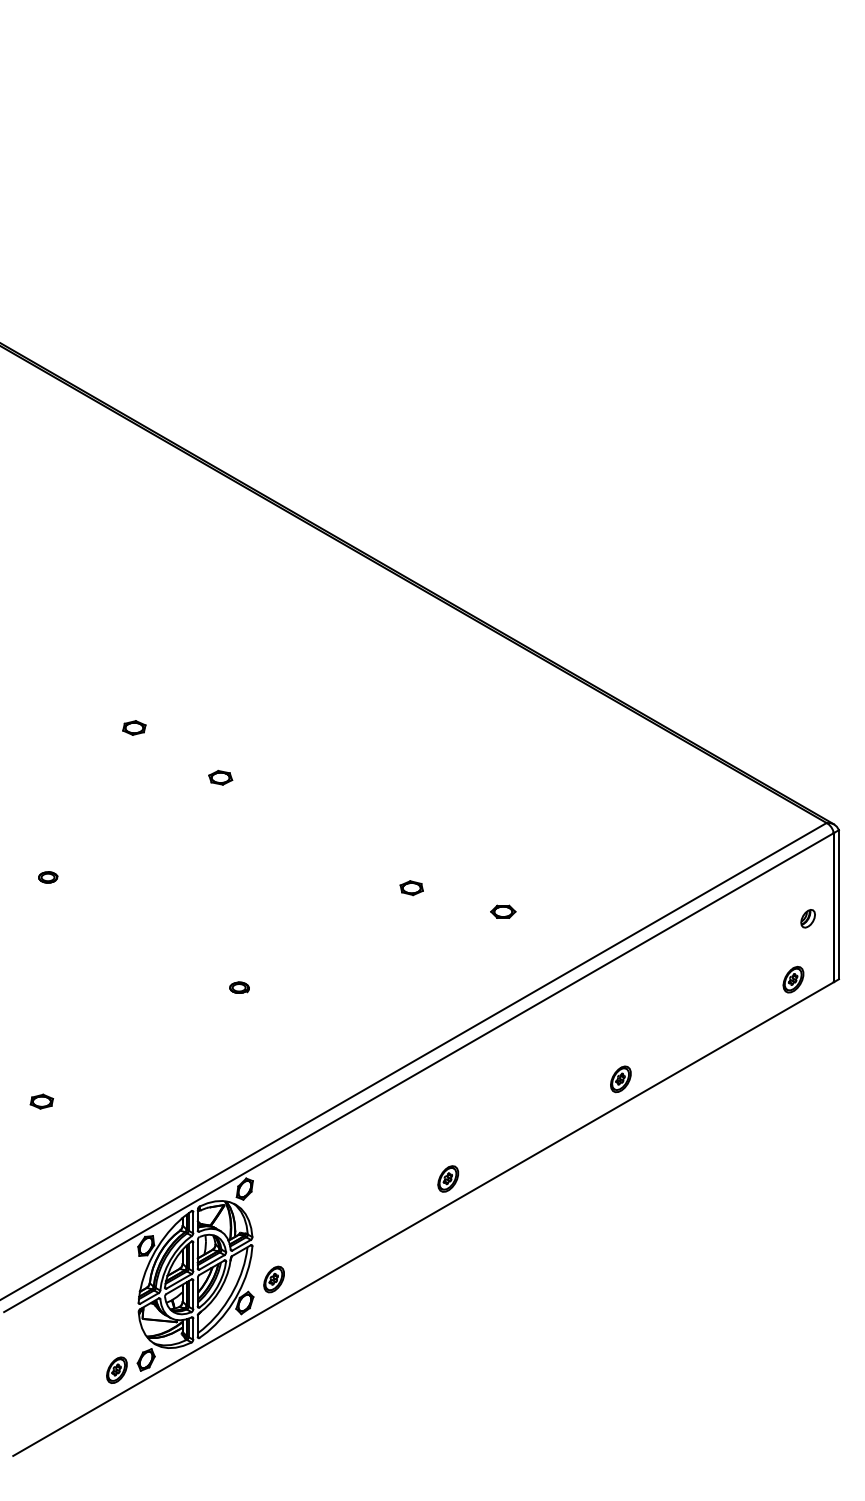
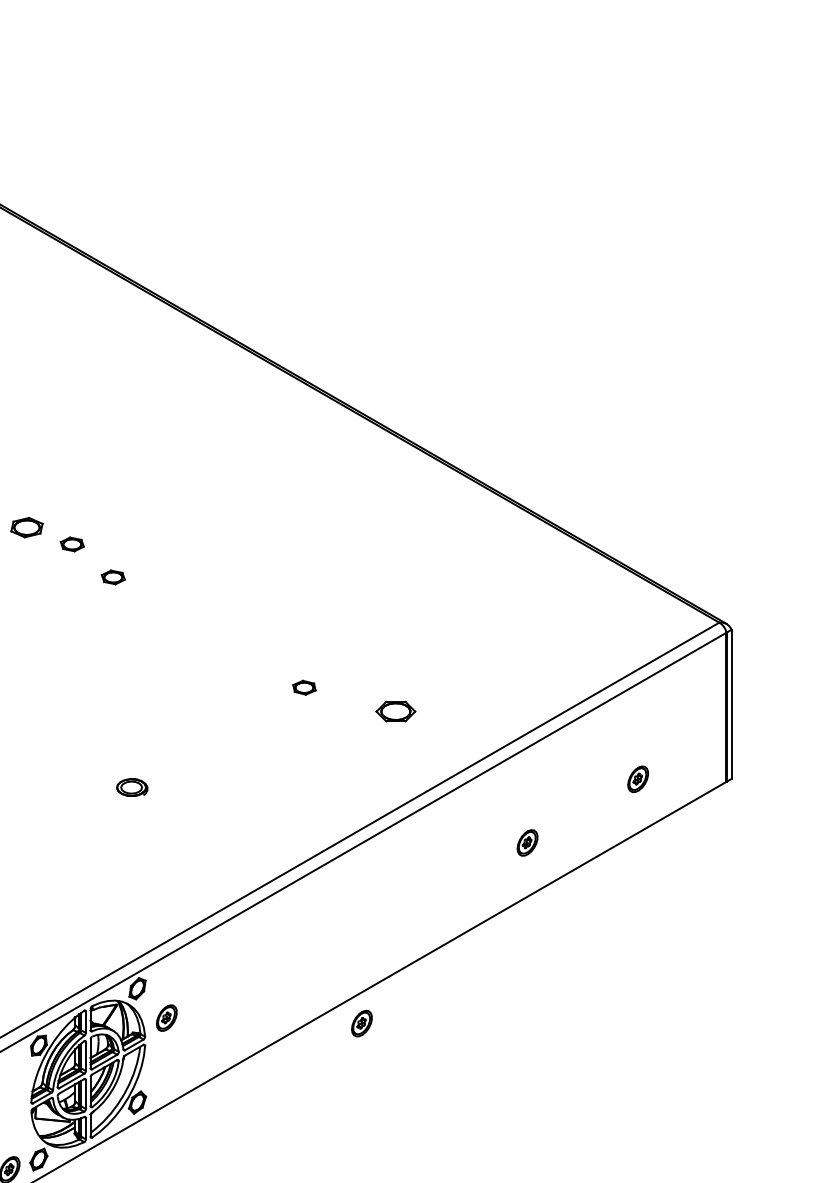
part: (134, 727) -> (27, 527), size x1.4
part: (179, 744) -> (72, 544), added
part: (503, 911) -> (396, 711), size x1.6
part: (807, 918) -> (700, 718), removed
part: (793, 979) -> (638, 779), moved
part: (239, 987) -> (132, 787), size x1.6
part: (620, 1079) -> (527, 843), moved
part: (448, 1178) -> (362, 1023), moved
part: (273, 1279) -> (166, 1018), moved

